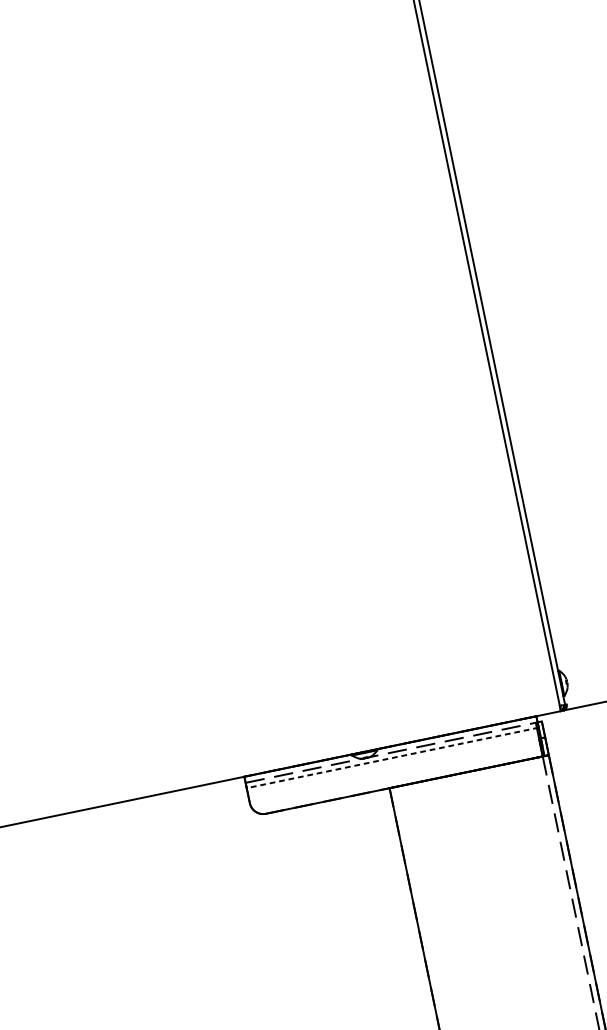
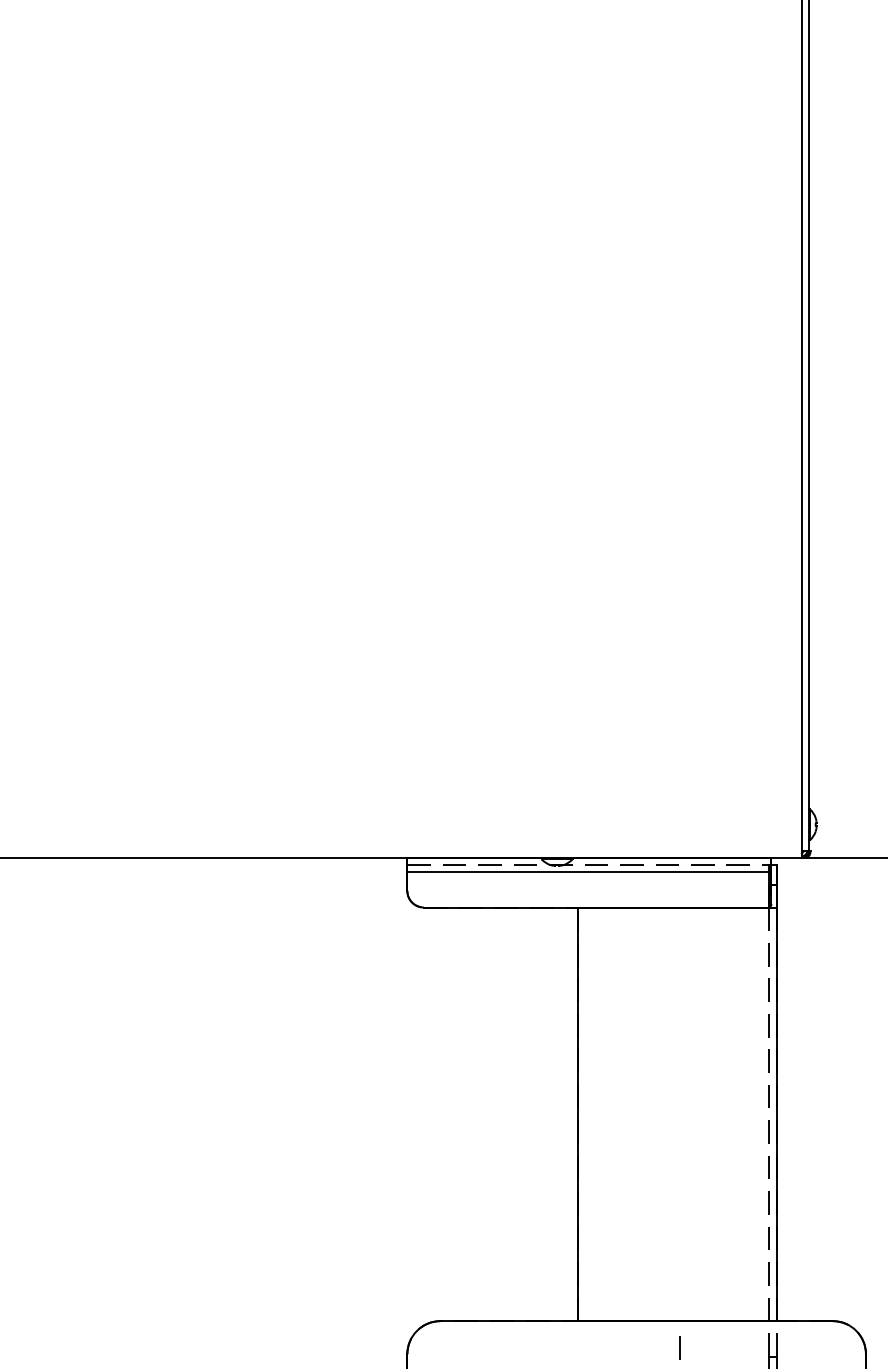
line: (392, 758) -> (589, 872), dashed -> solid

